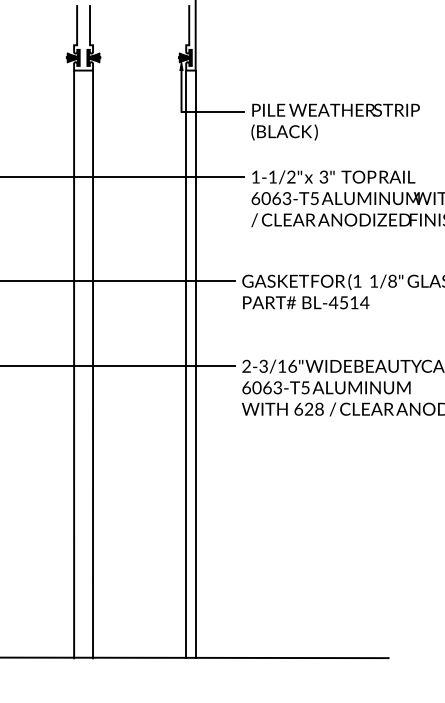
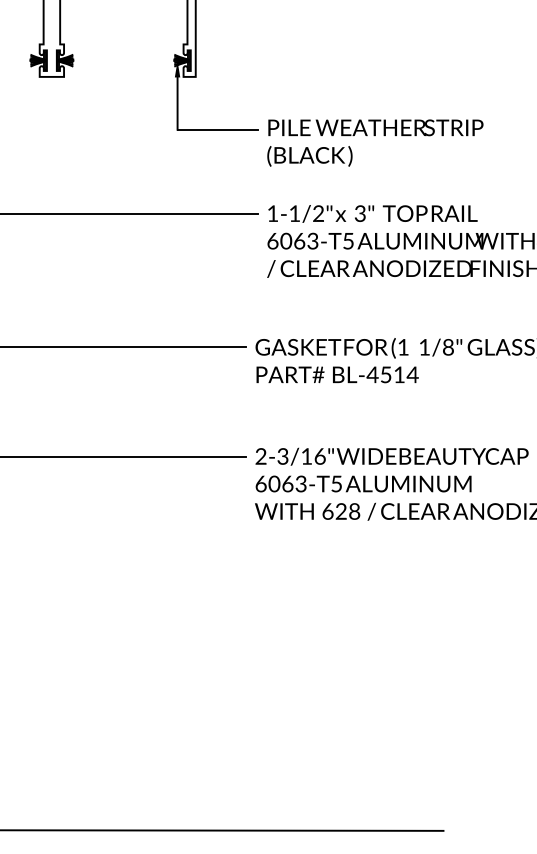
line: (74, 364) -> (40, 454), removed
line: (93, 364) -> (64, 454), removed
line: (186, 364) -> (183, 454), removed
line: (195, 364) -> (195, 454), removed

